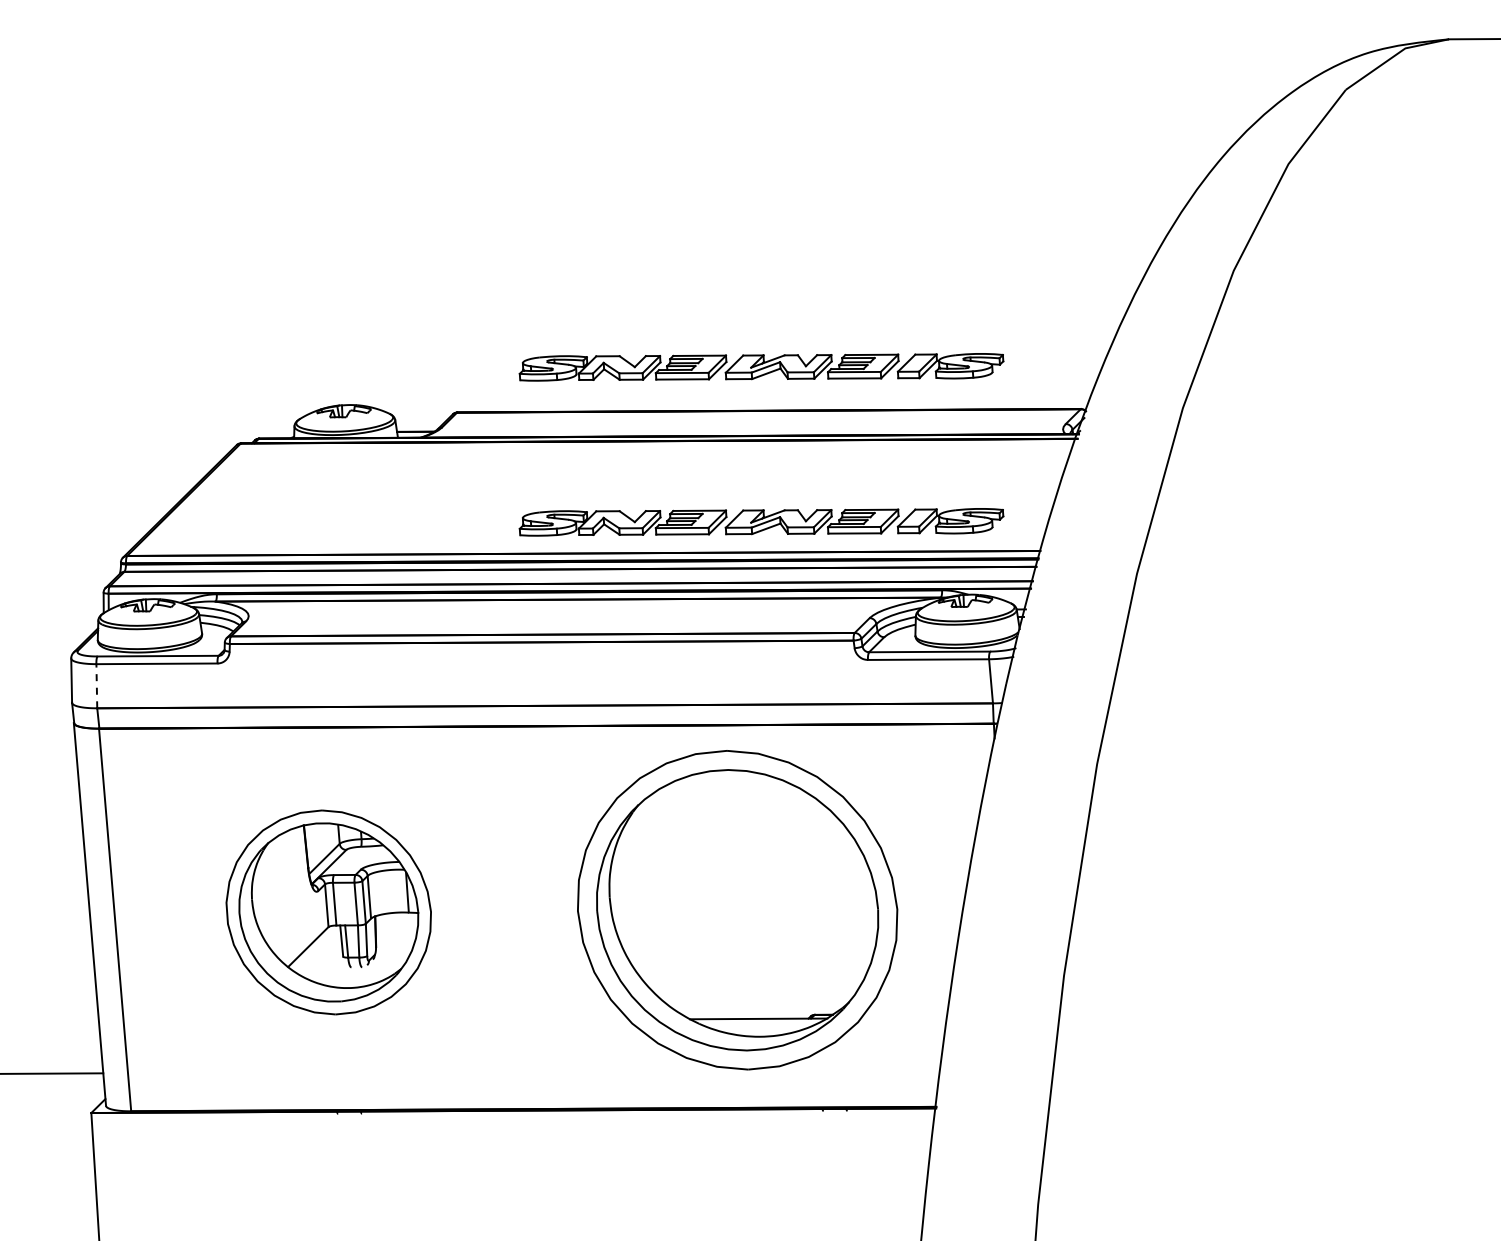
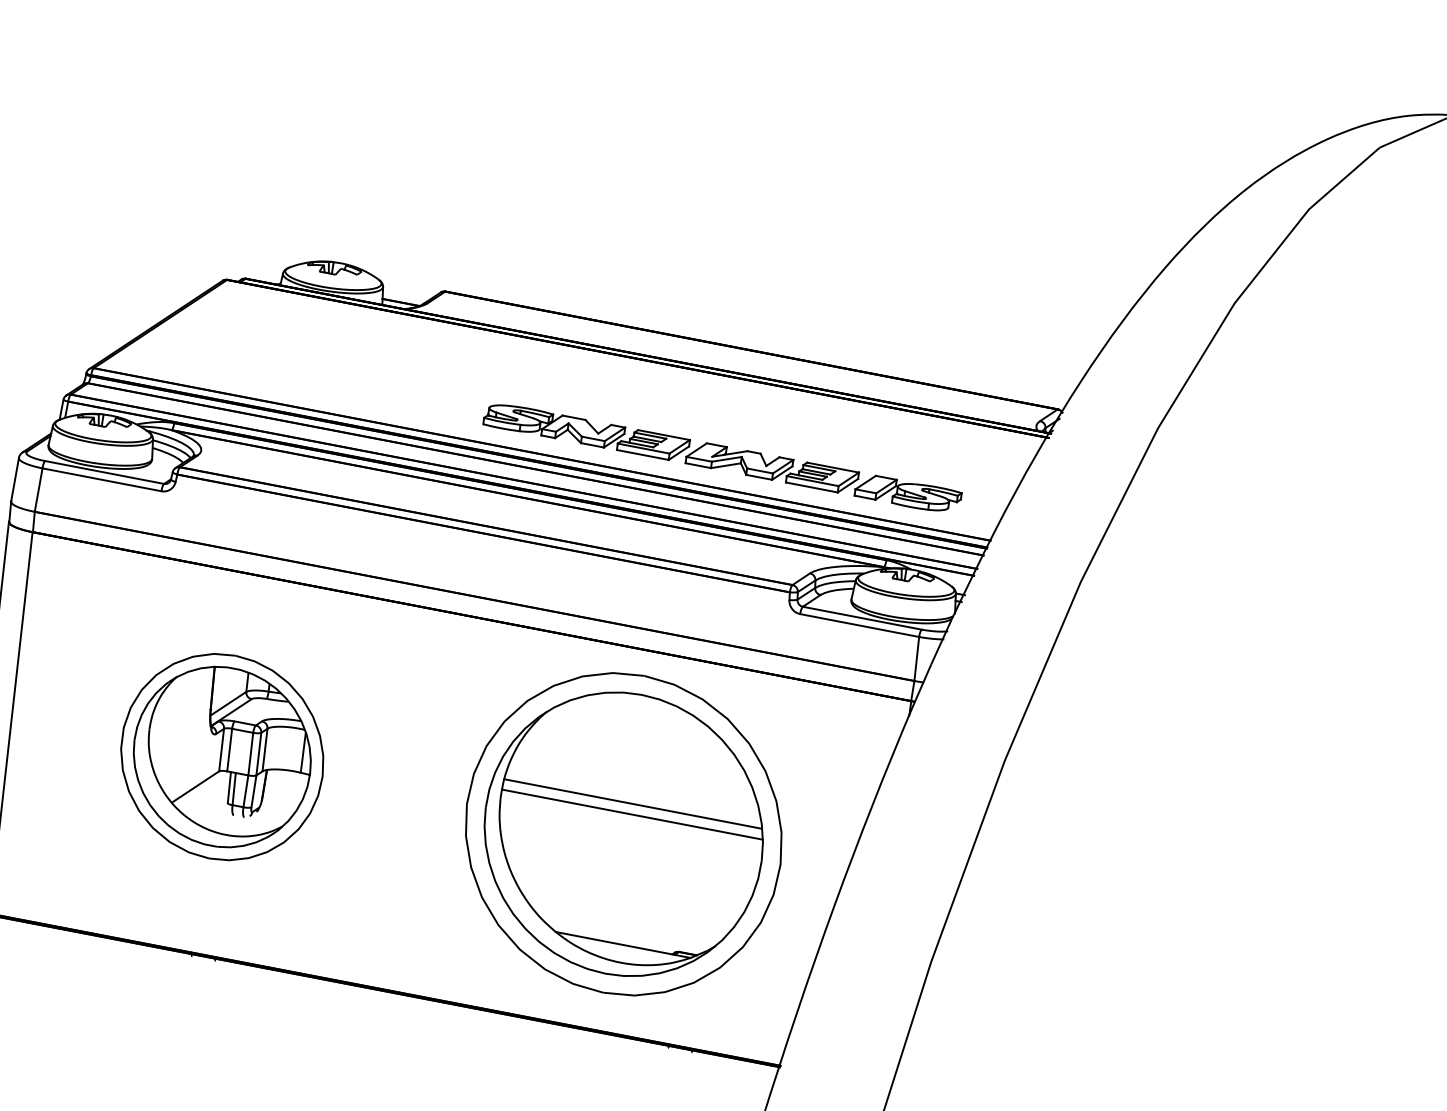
part: (761, 367) -> (752, 306), removed
line: (96, 685) -> (38, 489), dashed -> solid
line: (740, 878) -> (632, 803), added
line: (742, 889) -> (632, 814), added

